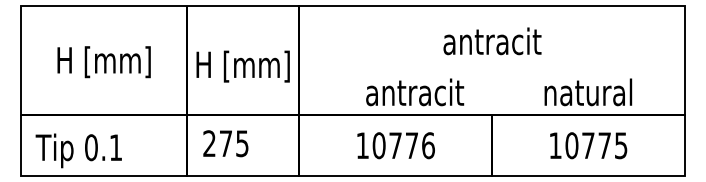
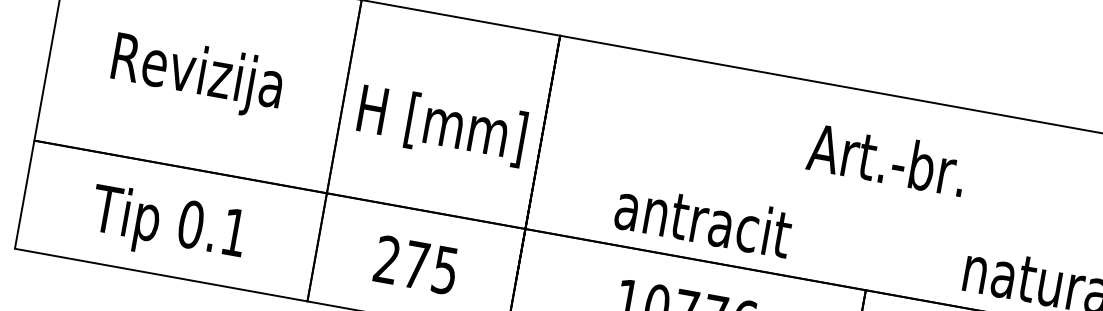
text: (492, 41) -> (890, 160), antracit -> Art.-br.
text: (103, 63) -> (196, 75), H [mm] -> Revizija
text: (415, 92) -> (704, 219), moved
text: (225, 143) -> (415, 264), moved
text: (78, 150) -> (167, 225), moved

